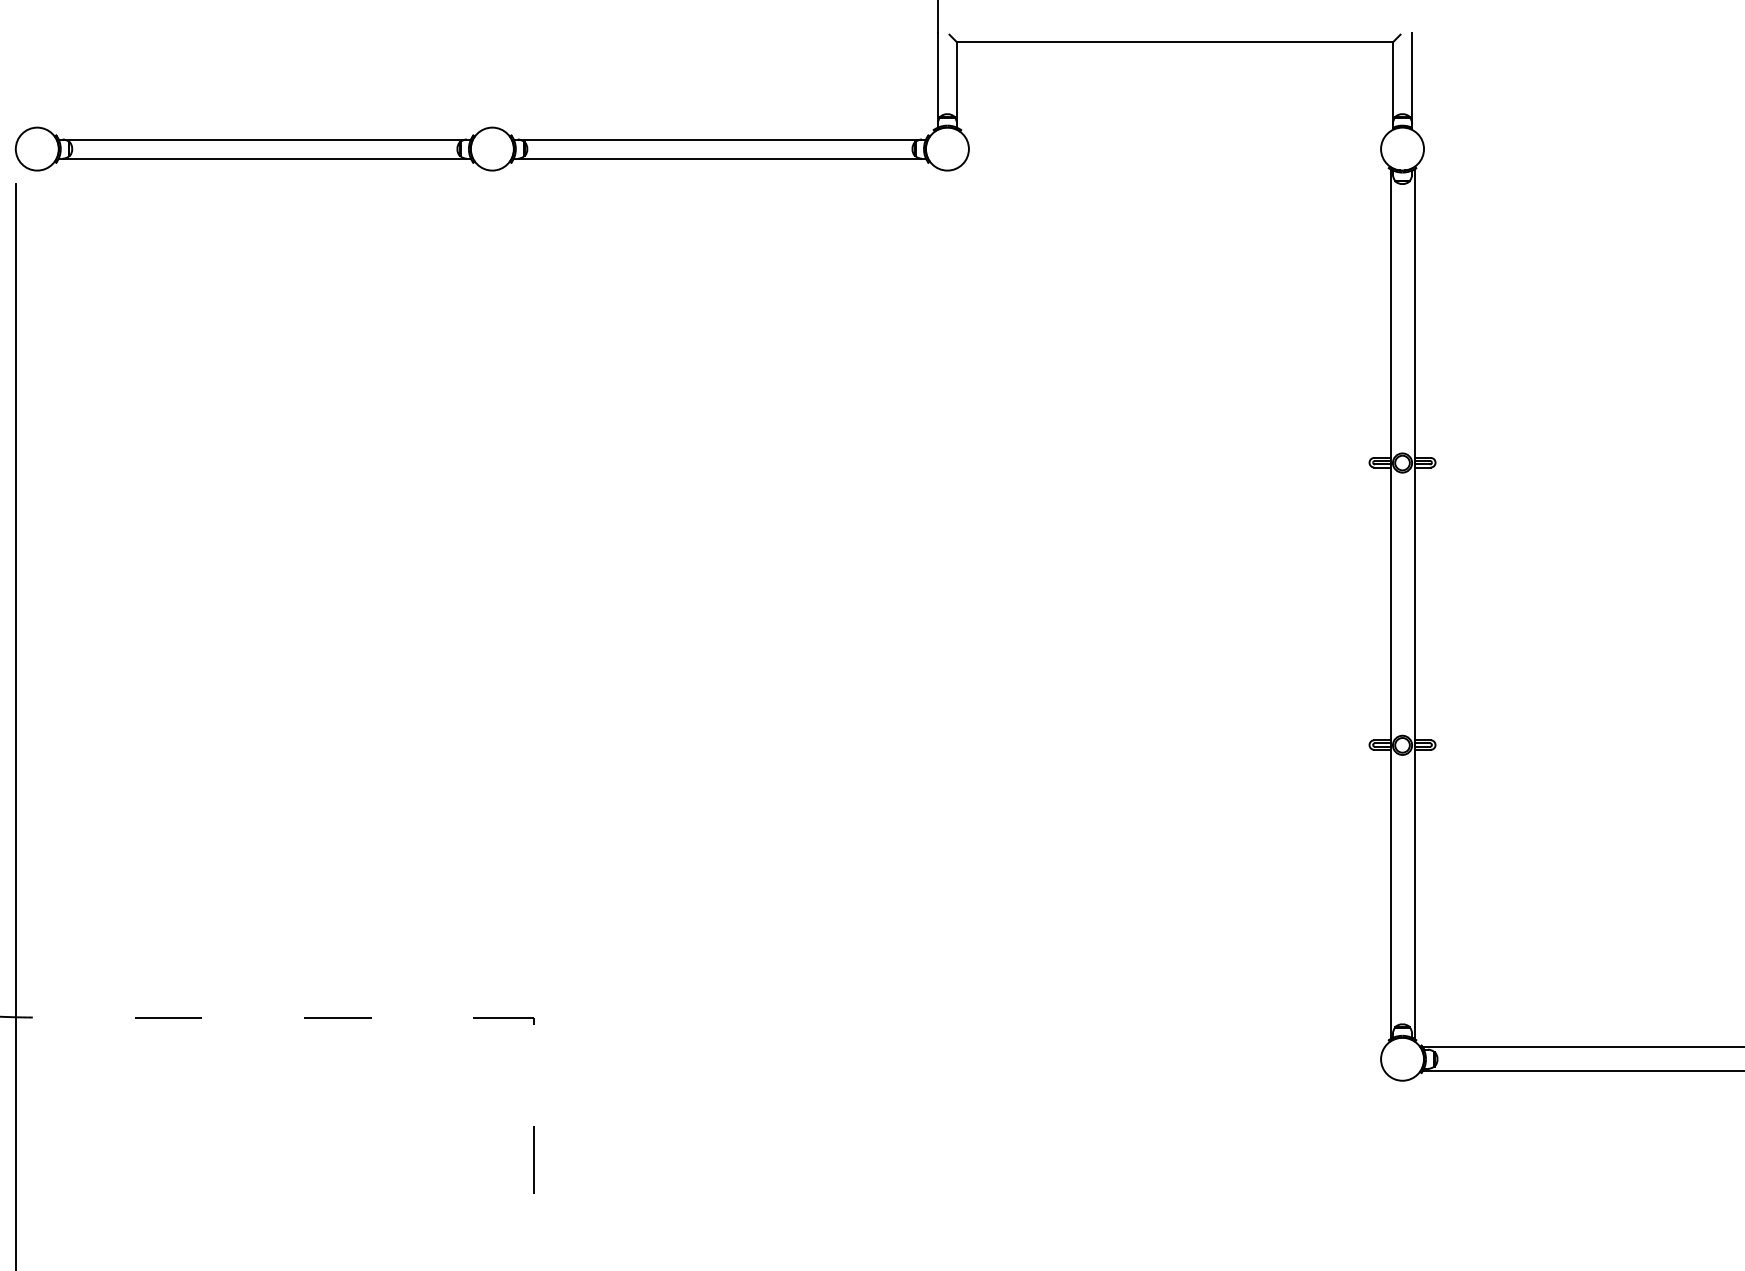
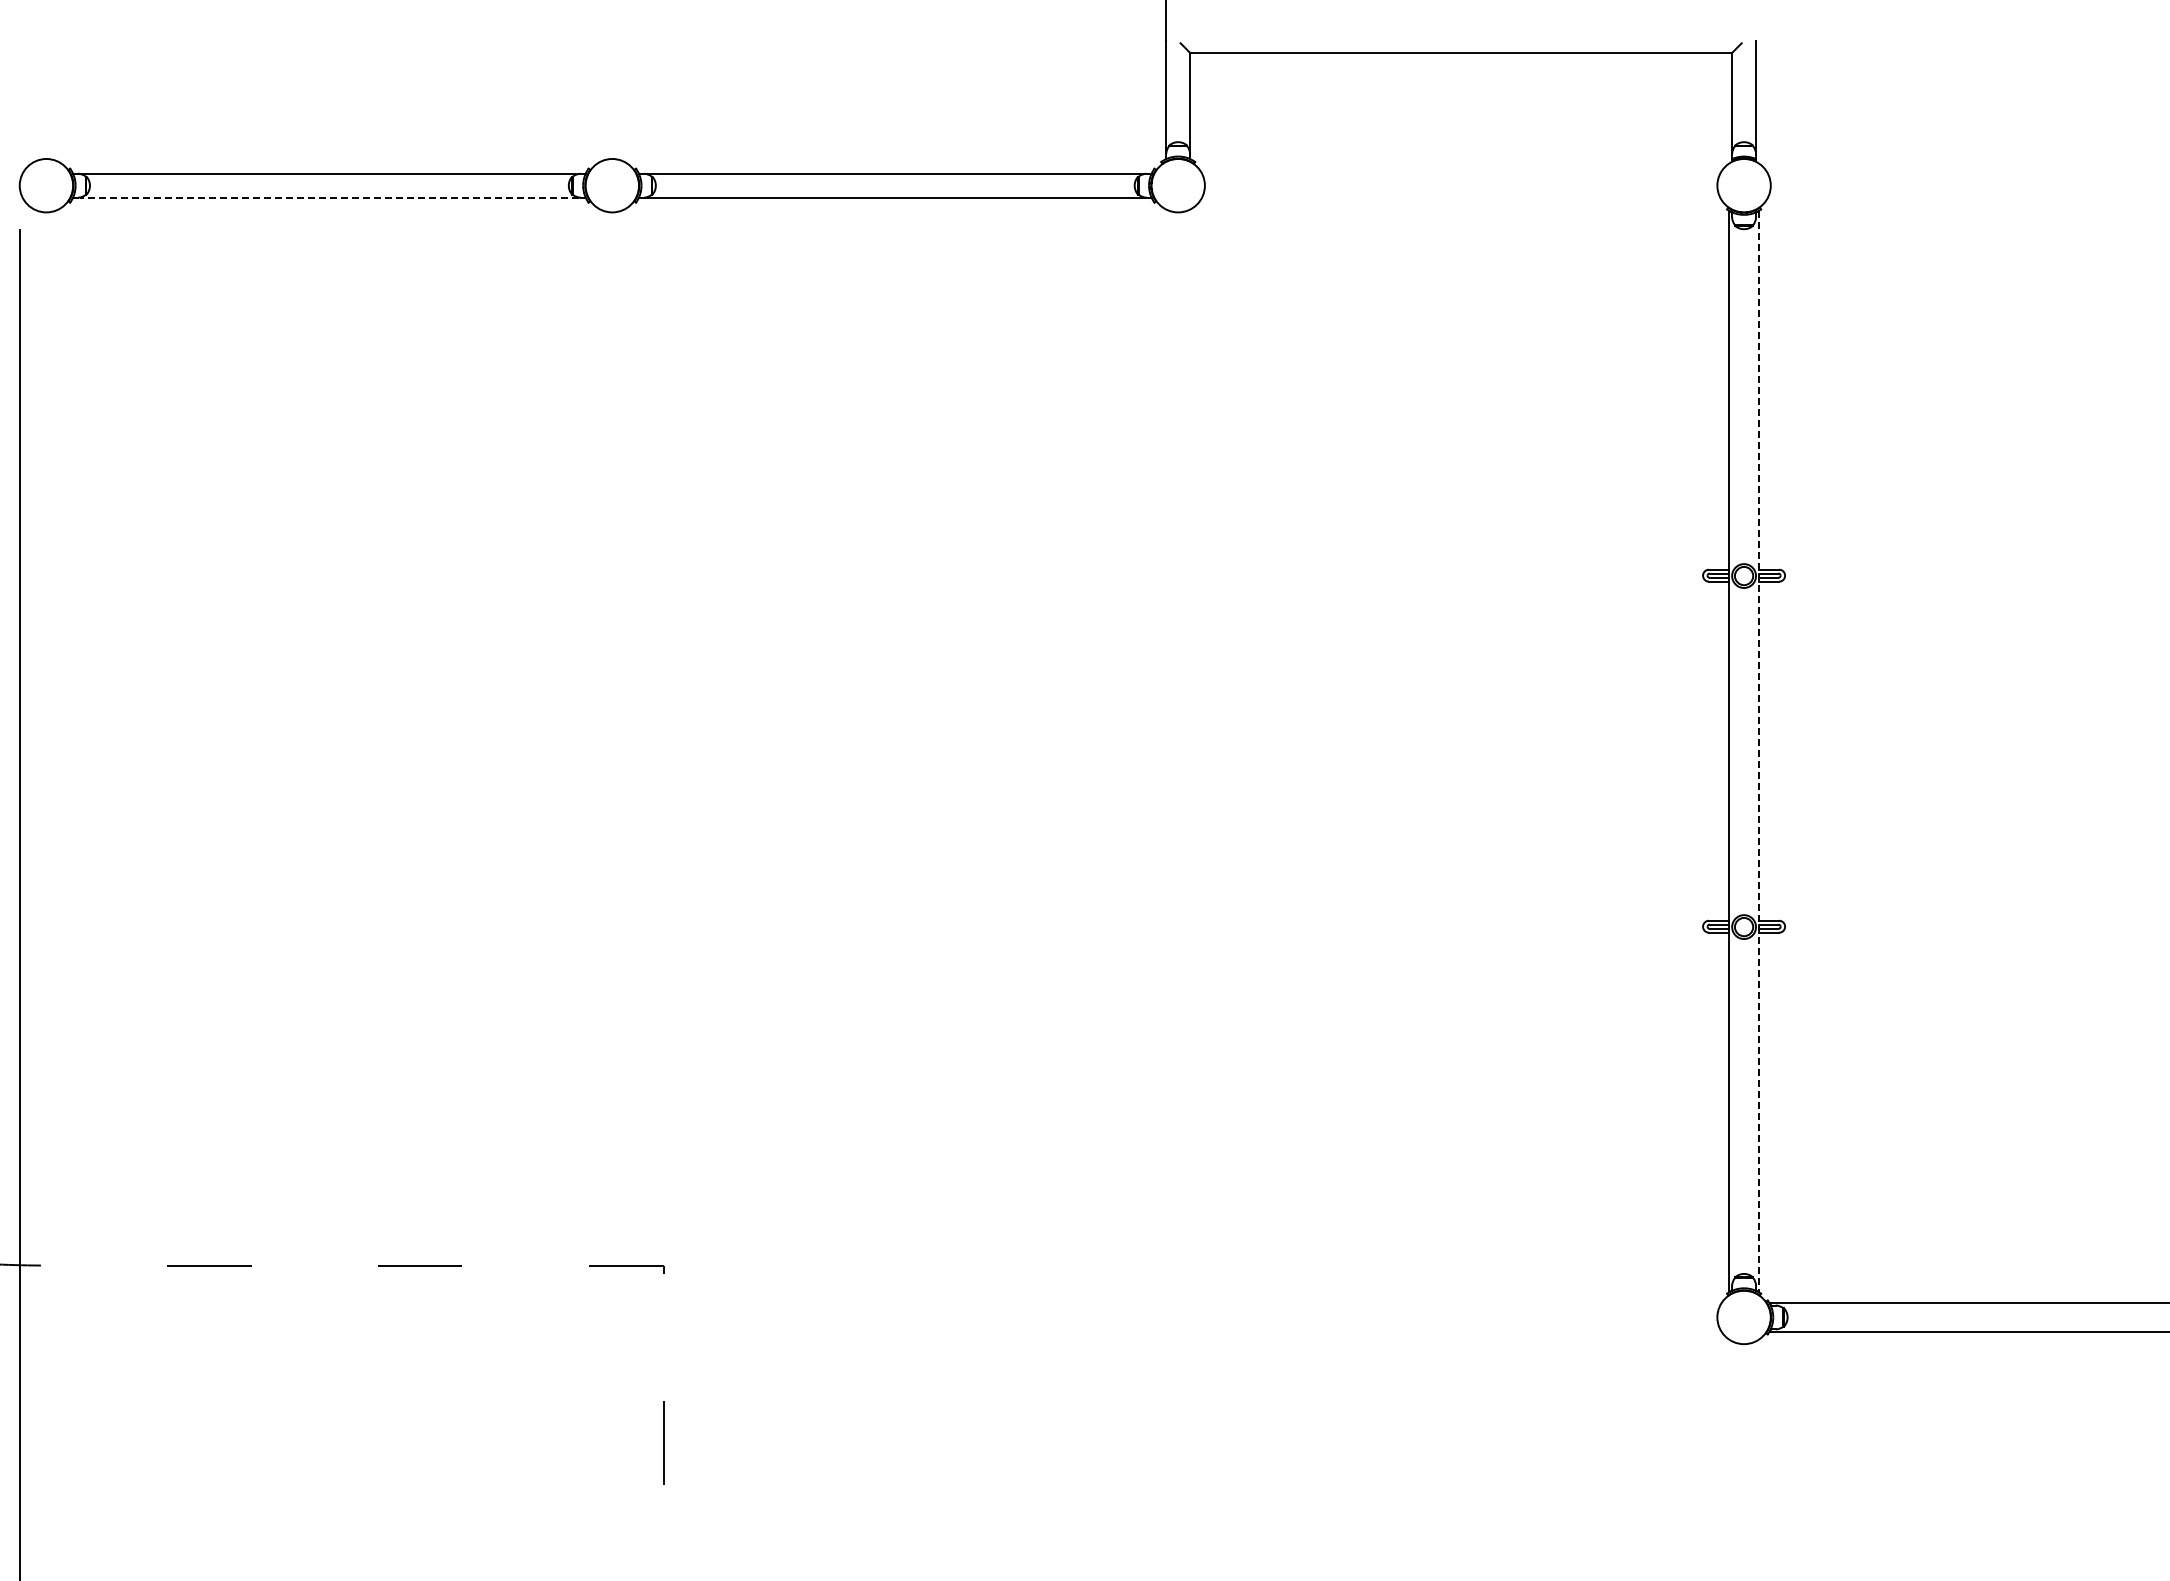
line: (264, 158) -> (329, 197), solid -> dashed
line: (1414, 604) -> (1758, 752), solid -> dashed

